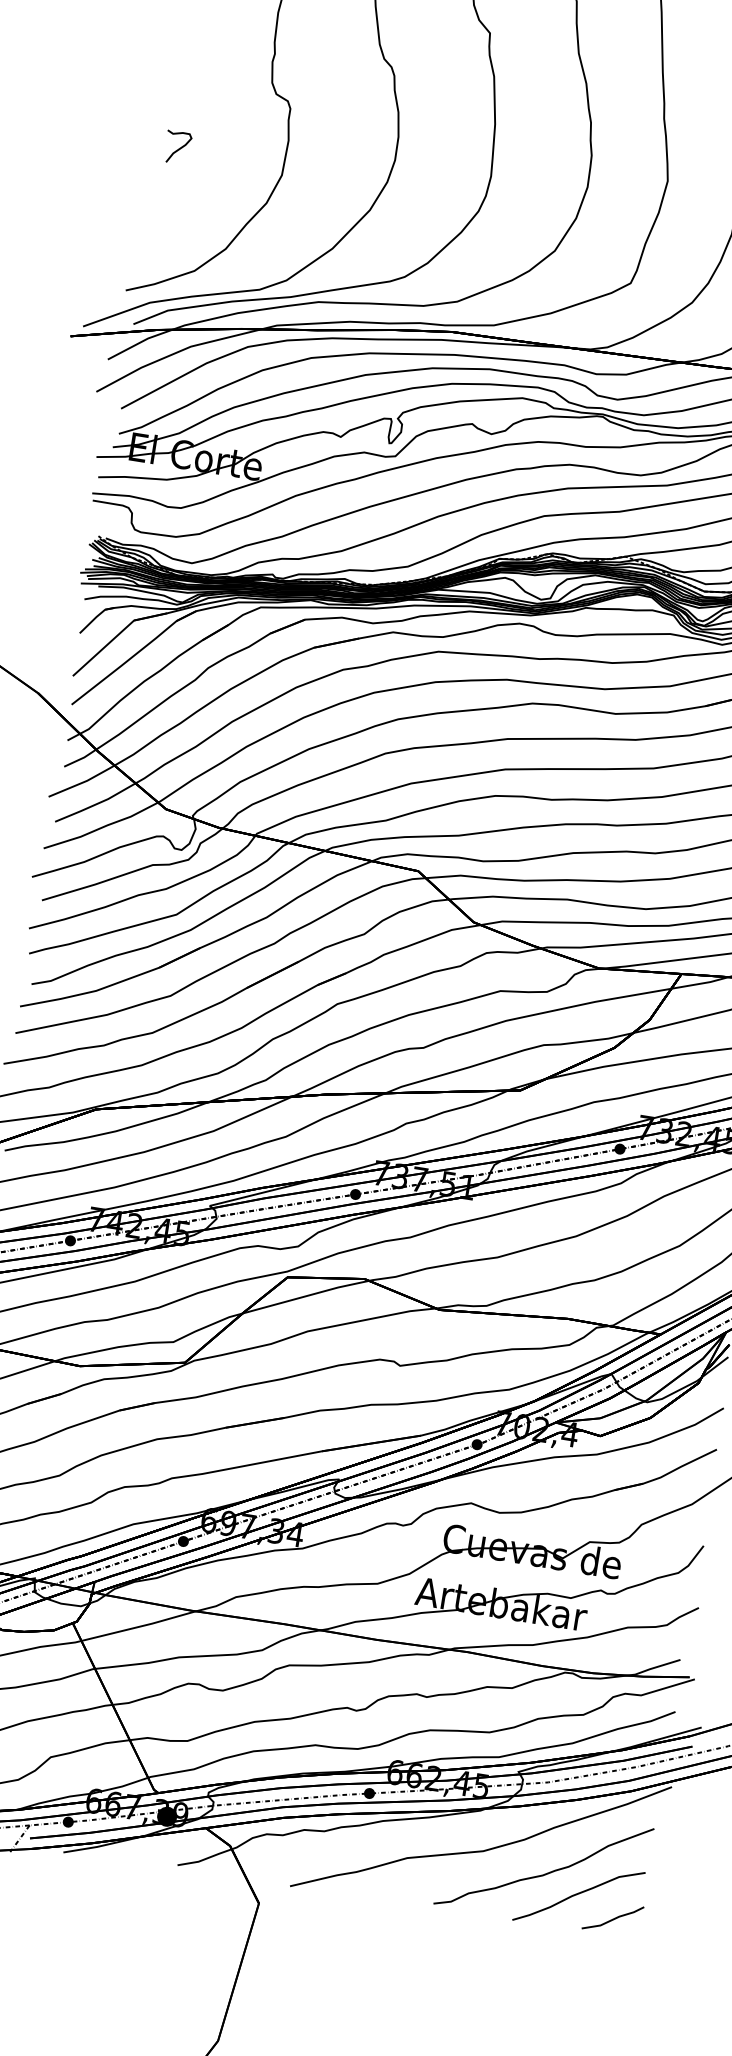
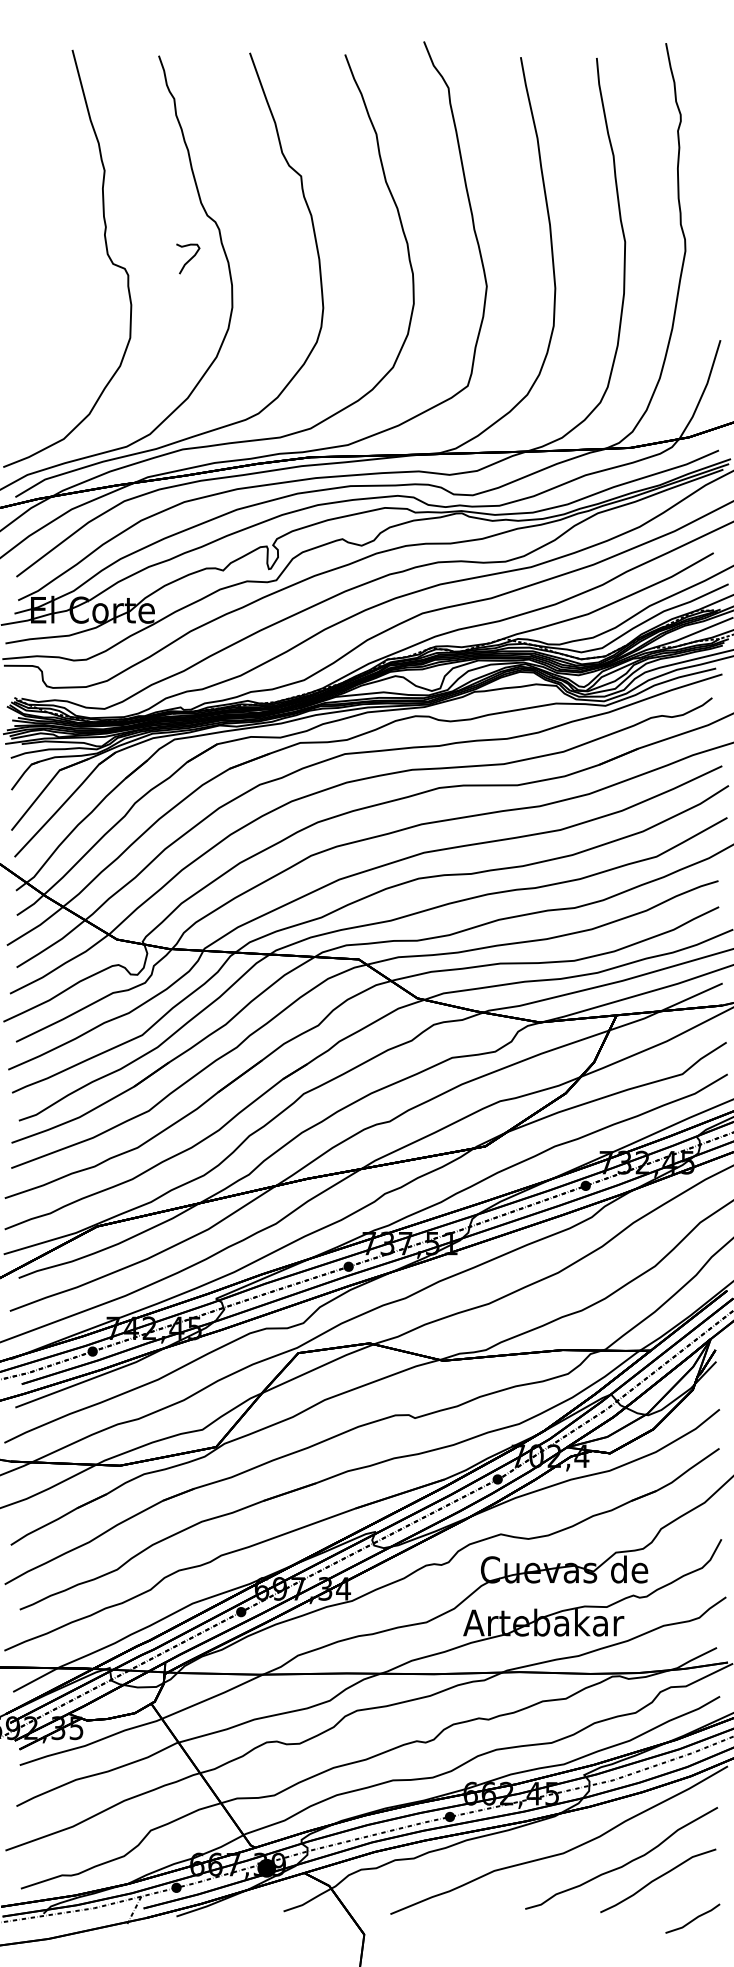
curve: (179, 148) -> (189, 259), moved
line: (613, 1917) -> (693, 1918), moved

